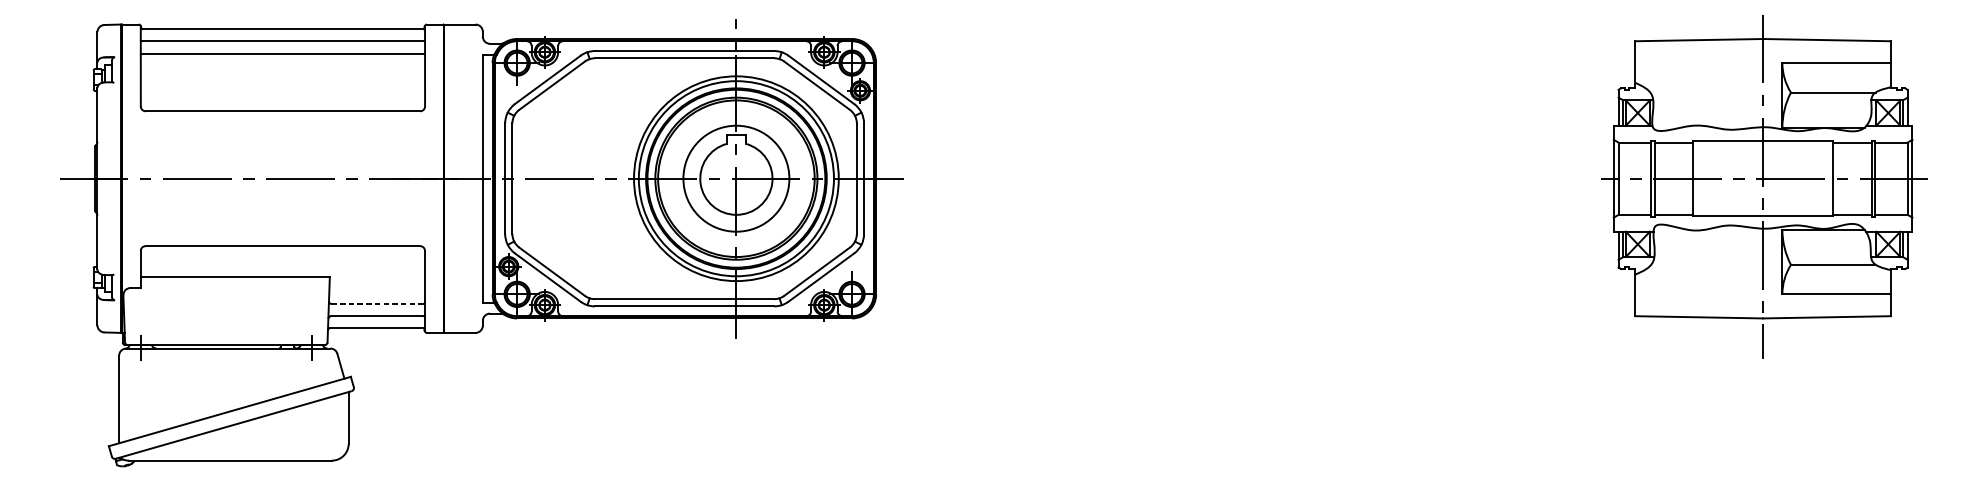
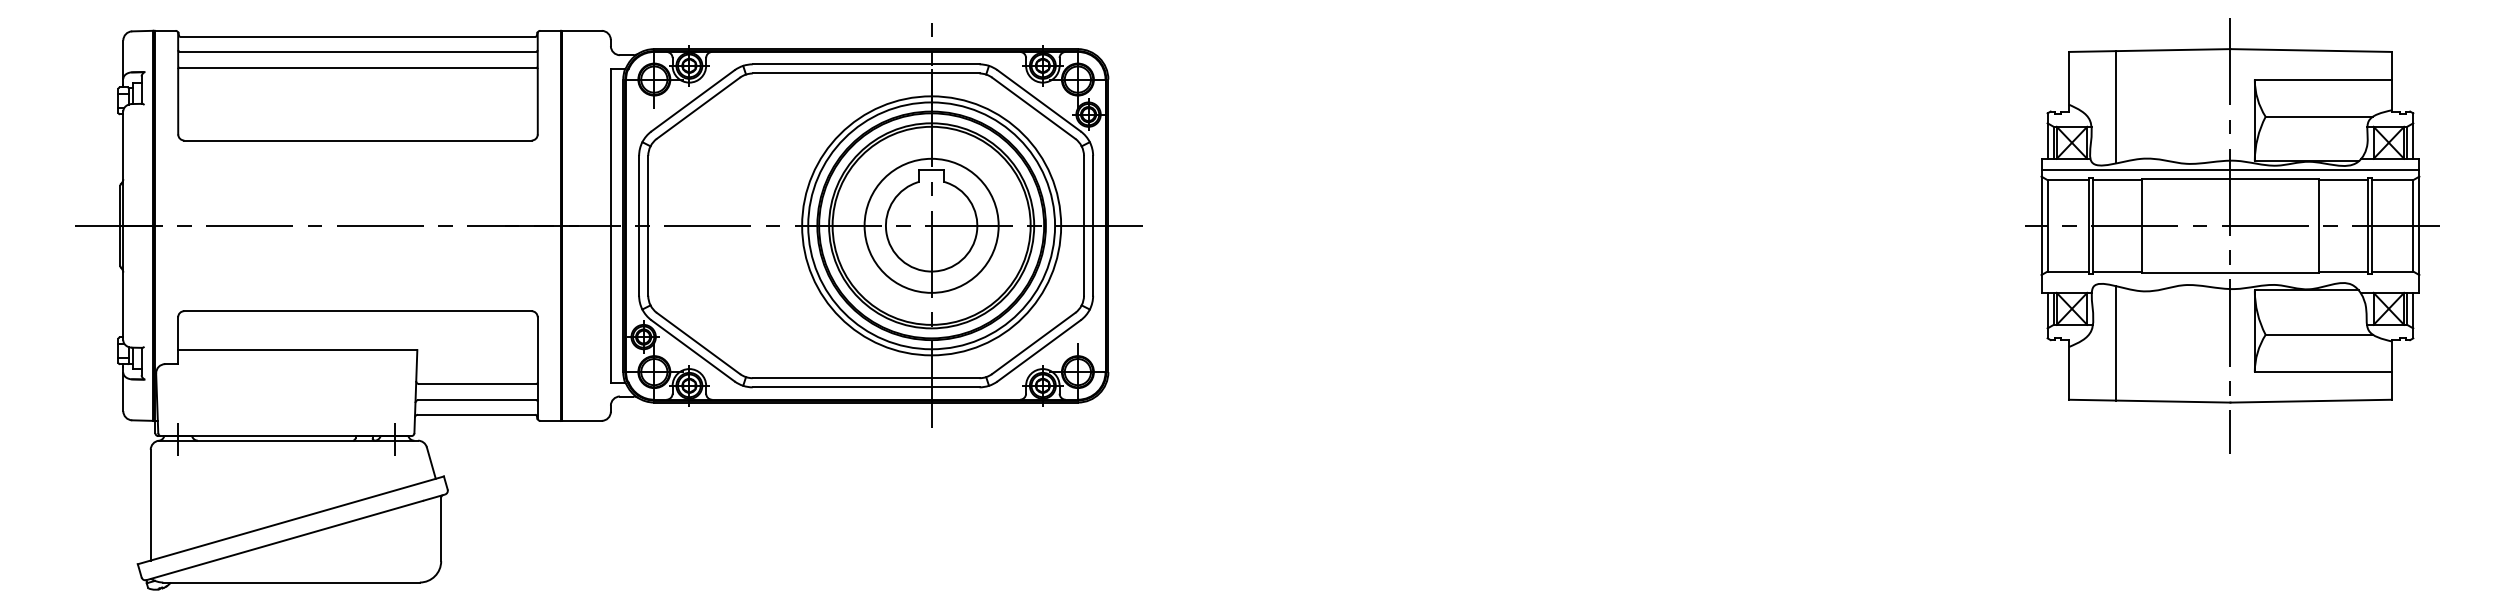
line: (1673, 85) -> (2116, 107), added
line: (1763, 134) -> (2230, 170), added
line: (1673, 271) -> (2116, 343), added
line: (378, 304) -> (478, 384), dashed -> solid

